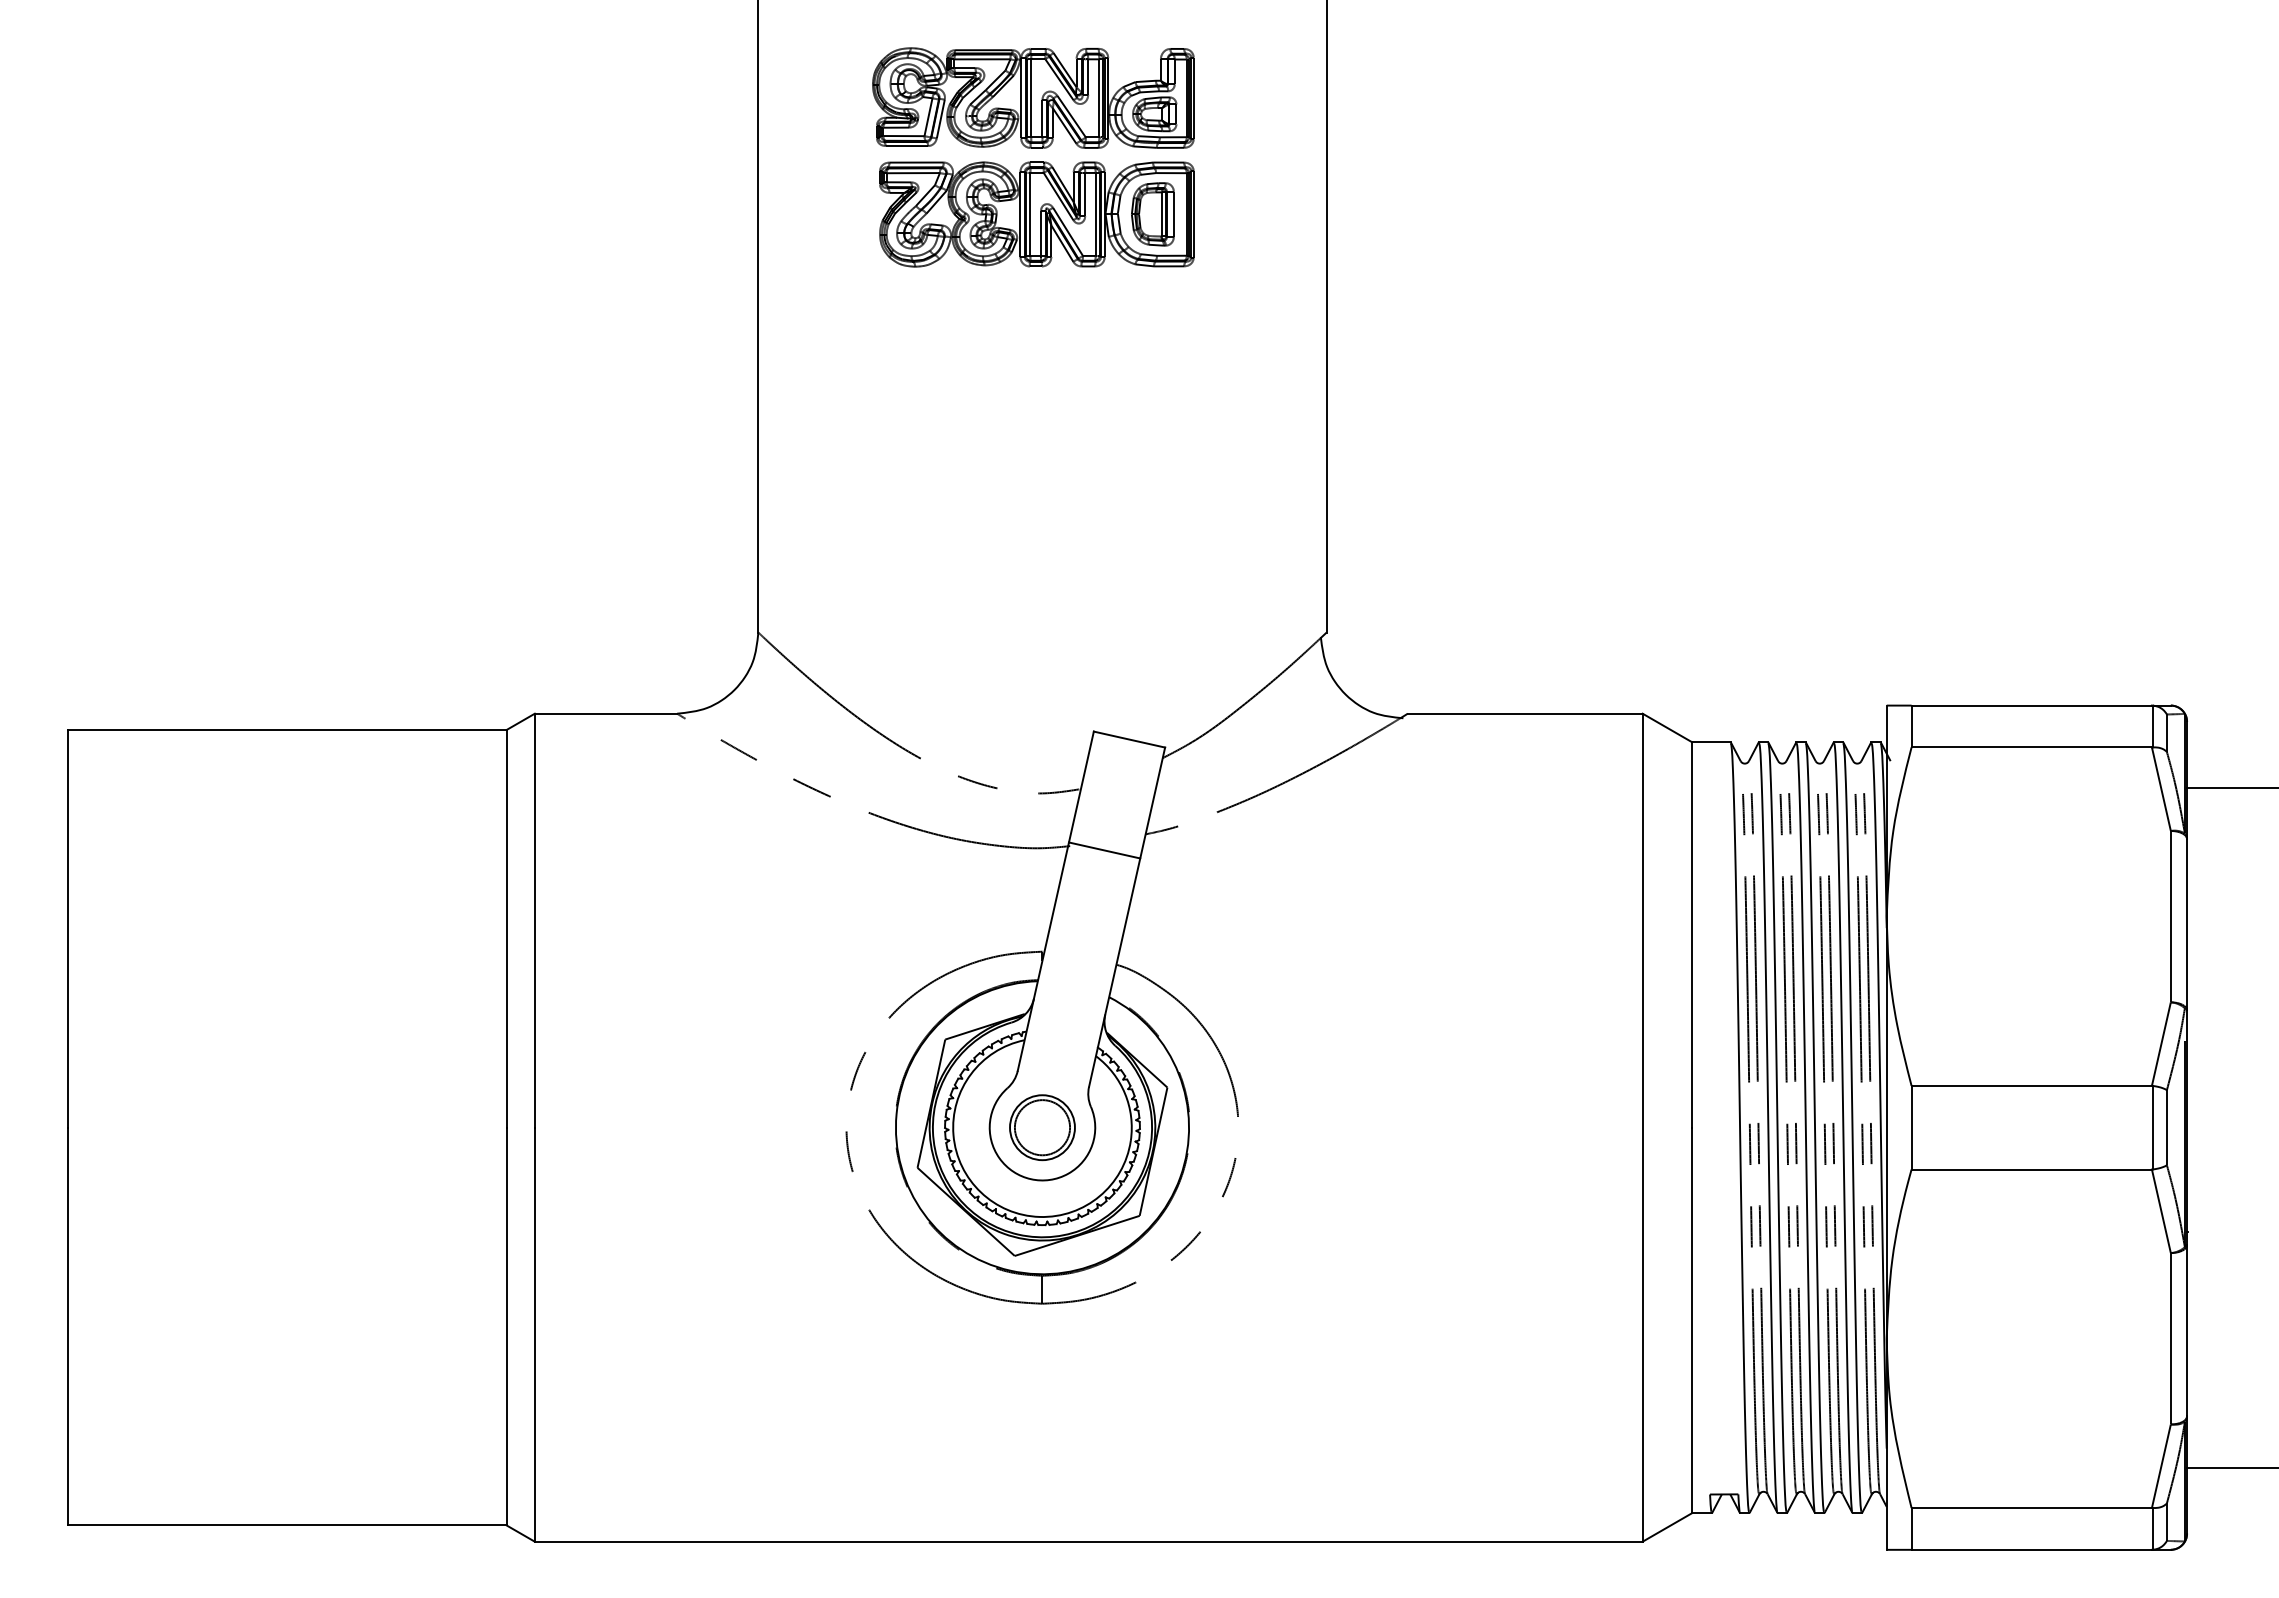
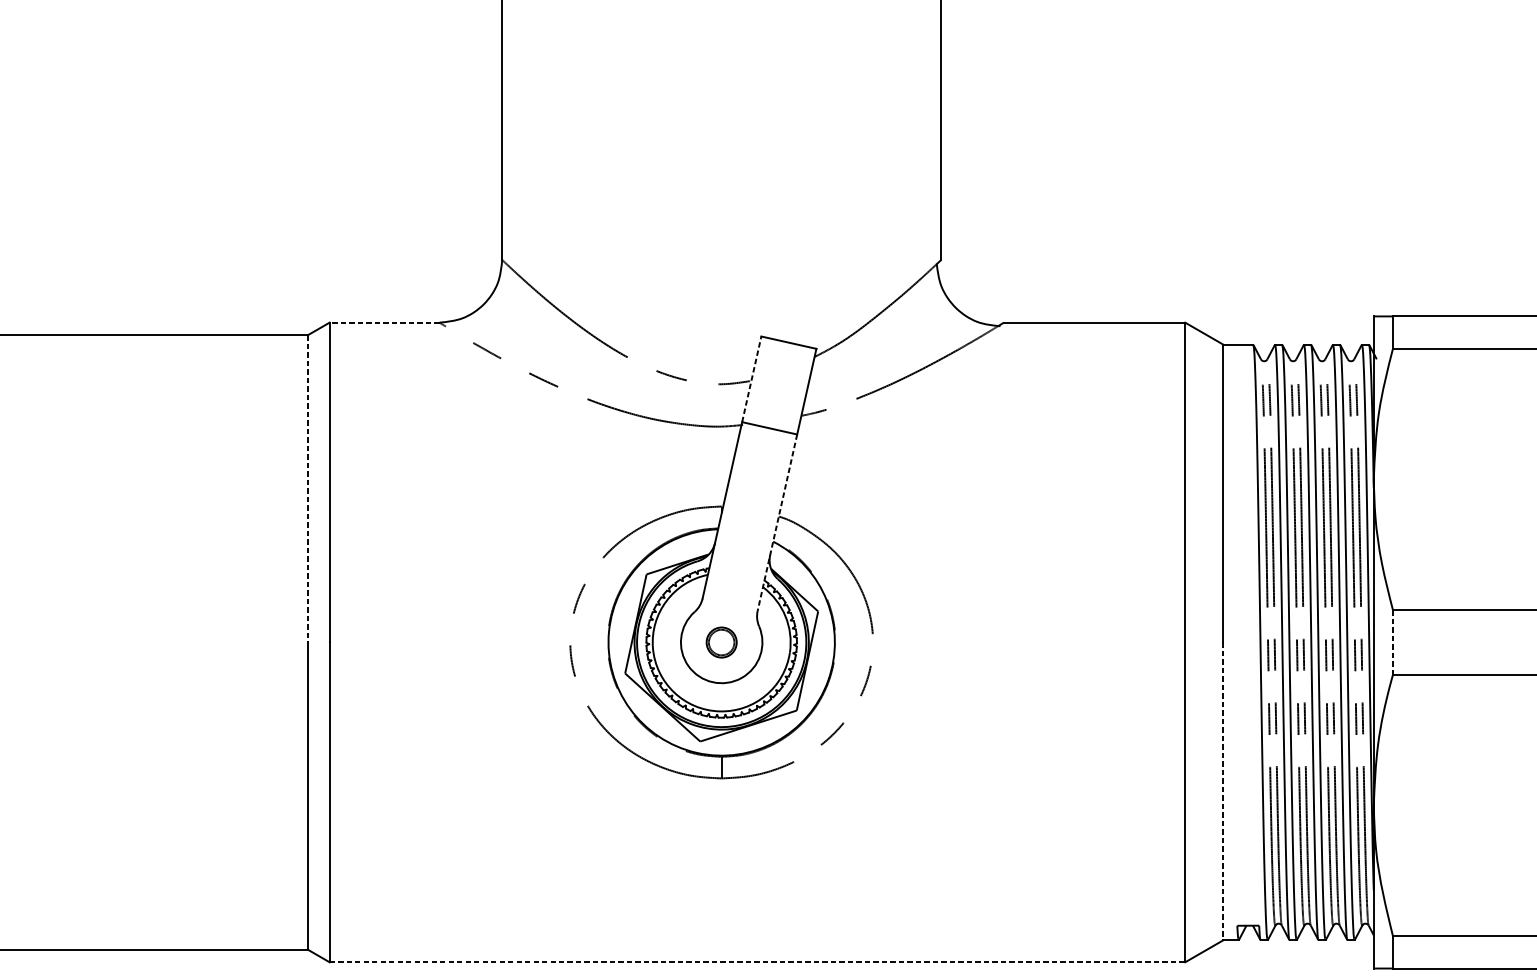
line: (605, 713) -> (384, 322), solid -> dashed
line: (1081, 787) -> (751, 379), solid -> dashed
line: (506, 928) -> (307, 488), solid -> dashed
line: (1114, 973) -> (777, 523), solid -> dashed
part: (1042, 1127) -> (721, 642), size x0.6
line: (1911, 1127) -> (1392, 642), solid -> dashed
line: (1691, 1320) -> (1222, 791), solid -> dashed
line: (1088, 1541) -> (757, 962), solid -> dashed

